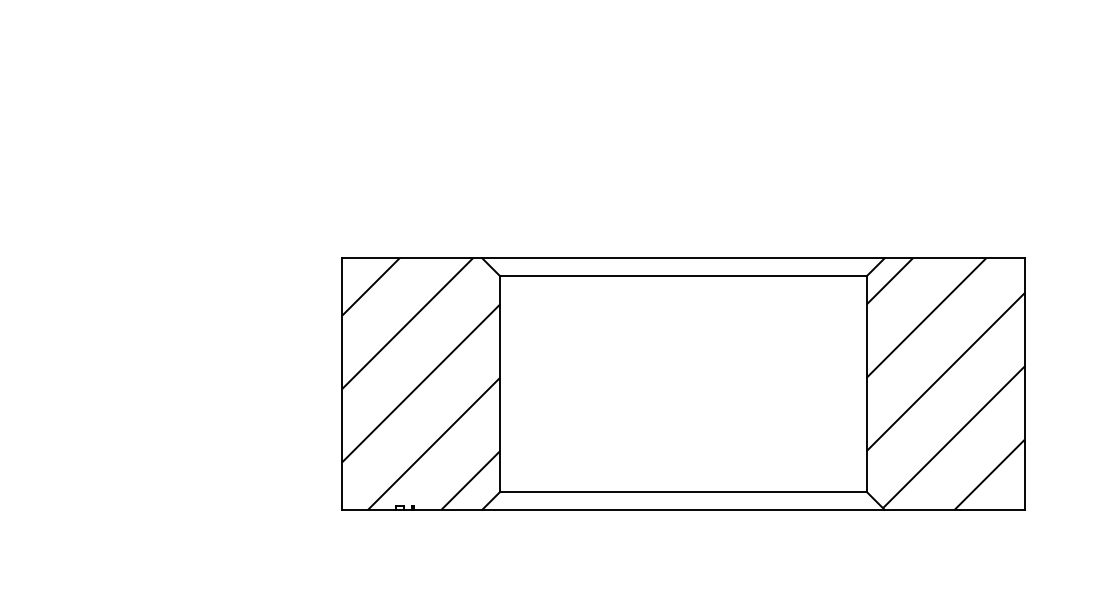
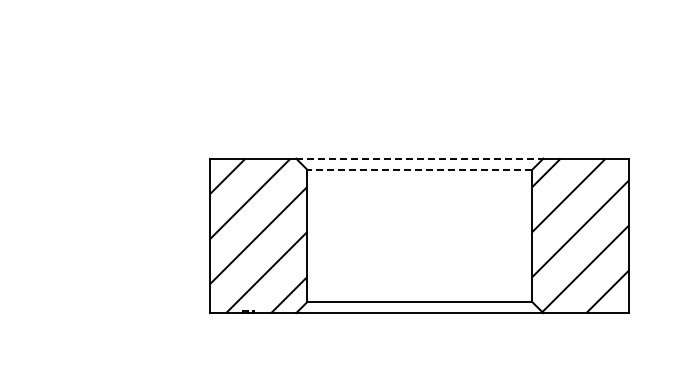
line: (682, 258) -> (419, 158), solid -> dashed
line: (682, 275) -> (419, 169), solid -> dashed

